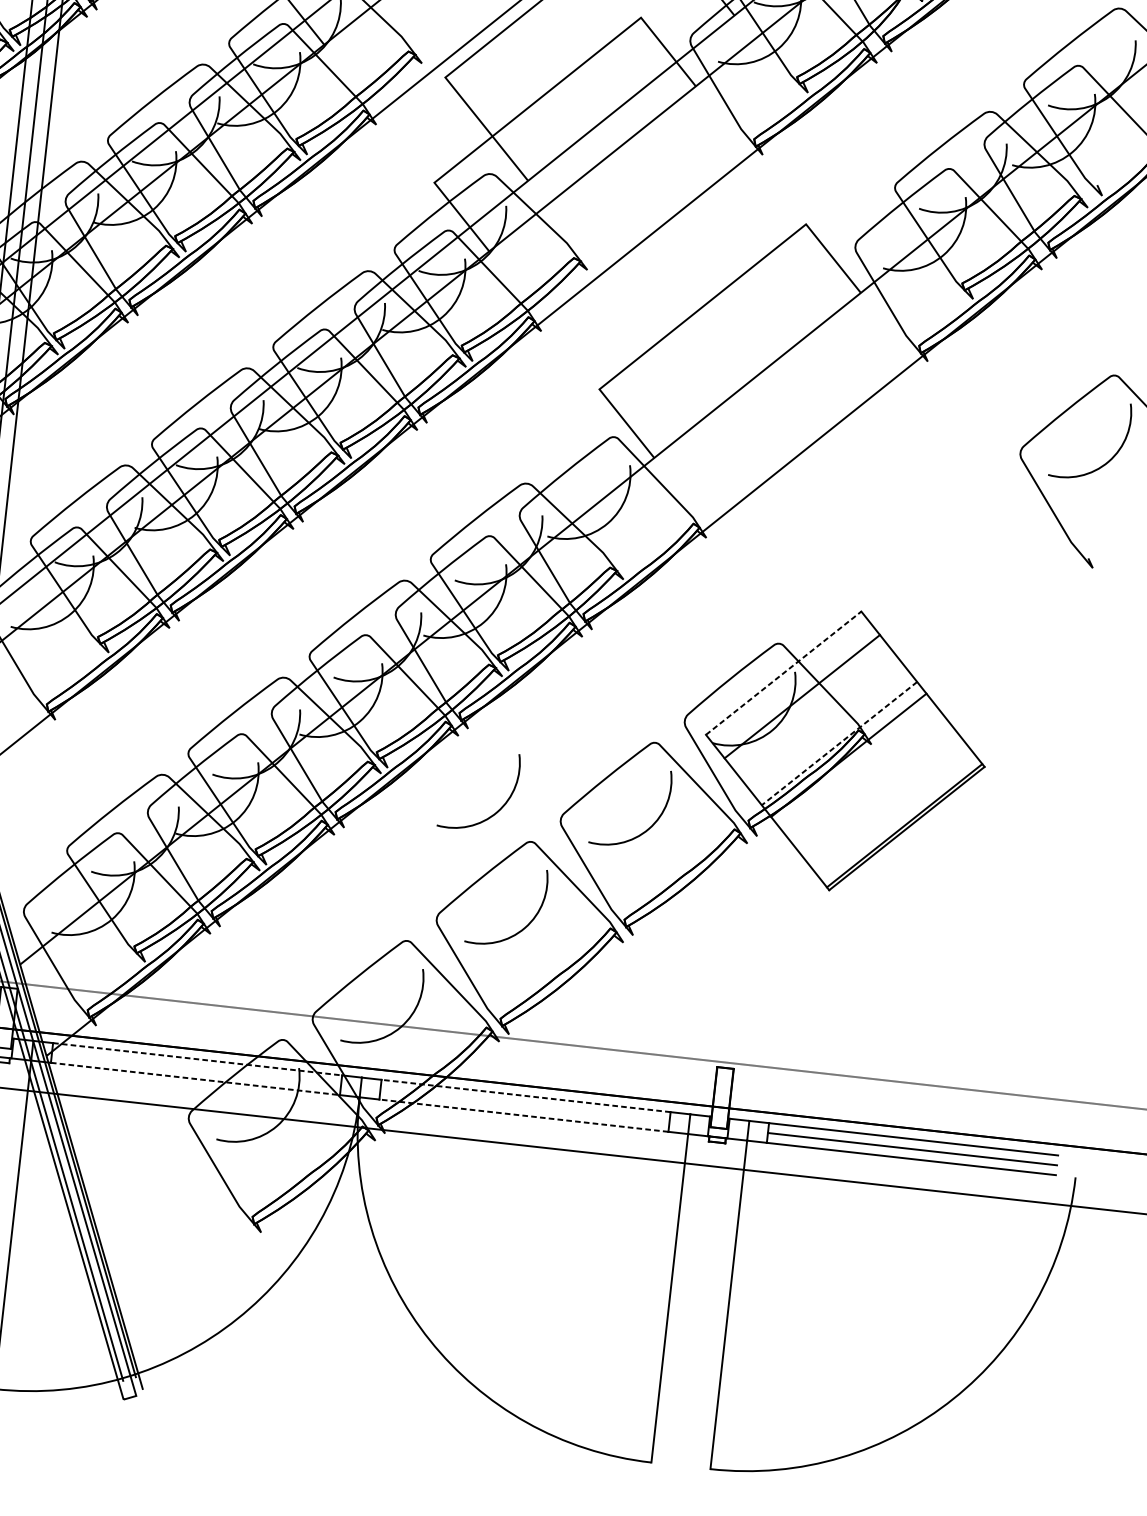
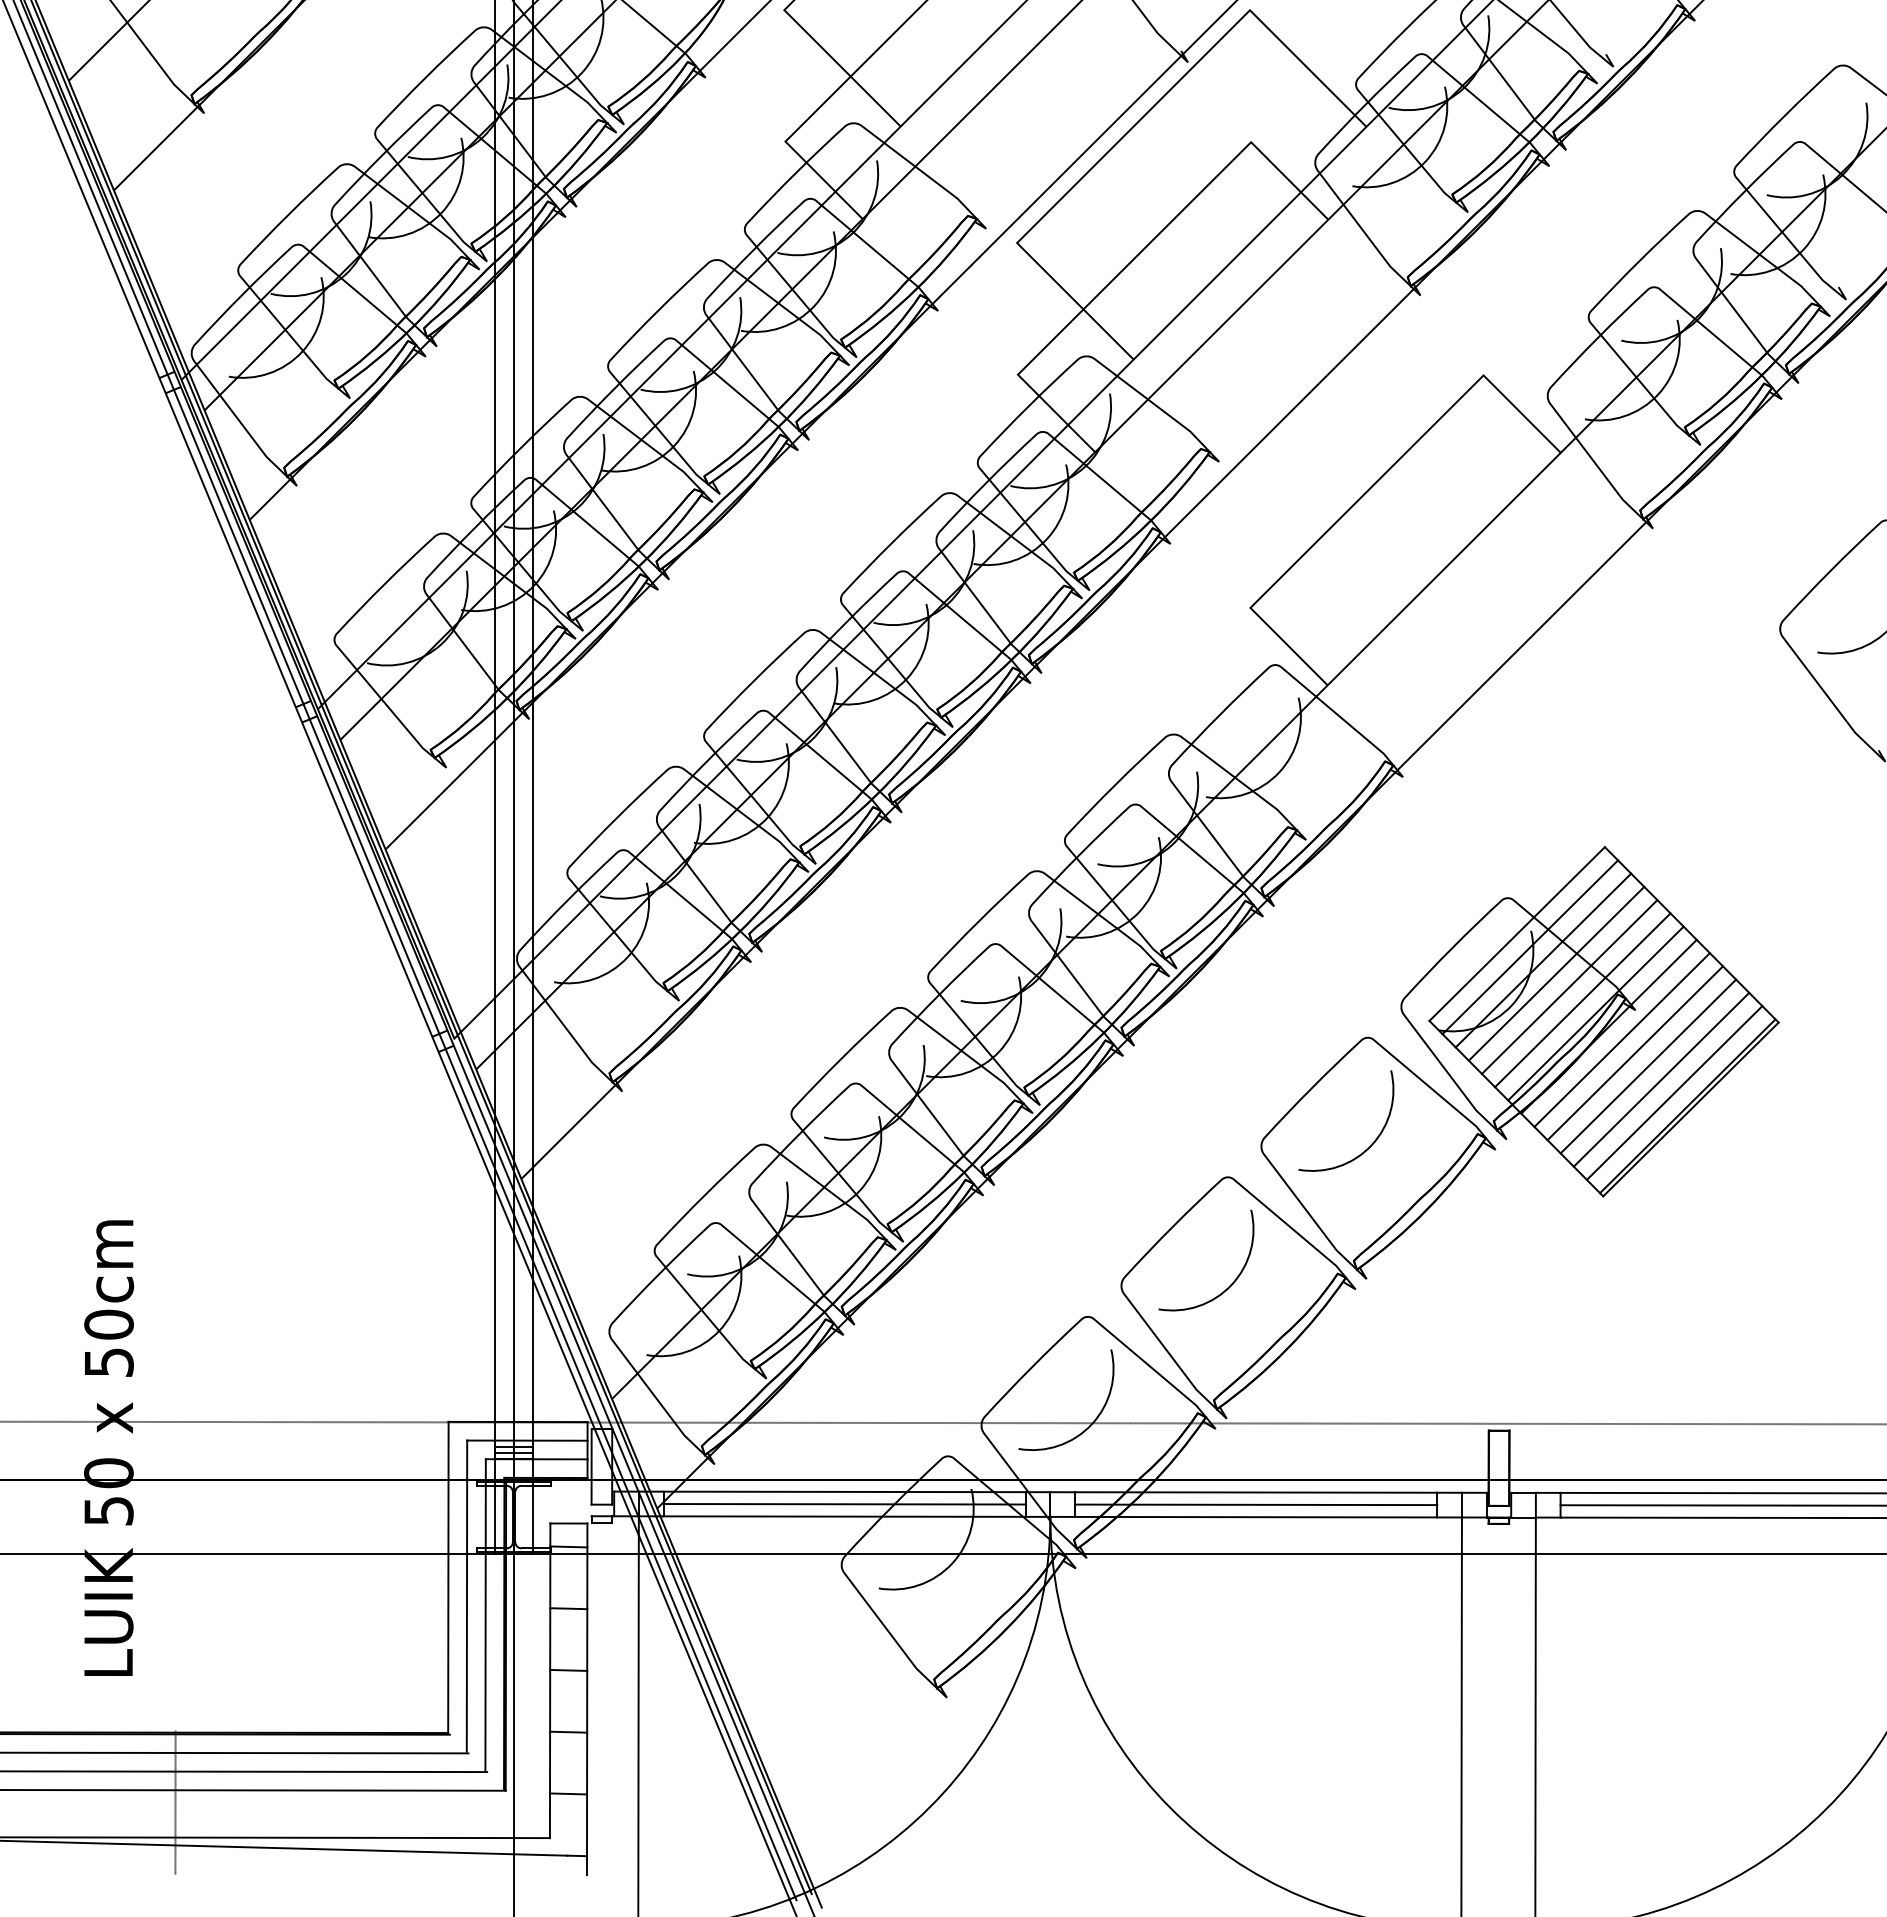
line: (783, 672) -> (1517, 933), dashed -> solid
line: (793, 685) -> (1530, 947), added
line: (811, 708) -> (1556, 973), added
line: (820, 719) -> (1569, 986), added
line: (829, 732) -> (1582, 1000), added
line: (839, 743) -> (1595, 1013), dashed -> solid
line: (857, 766) -> (1621, 1039), added
line: (866, 778) -> (1634, 1053), added
line: (876, 790) -> (1648, 1066), added
line: (886, 802) -> (1661, 1079), added
curve: (497, 810) -> (1181, 1143), removed
line: (895, 813) -> (1674, 1092), added
line: (198, 1059) -> (845, 1491), dashed -> solid
line: (196, 1069) -> (844, 1504), added
line: (196, 1078) -> (845, 1516), dashed -> solid
line: (525, 1095) -> (1255, 1492), dashed -> solid
line: (525, 1105) -> (1256, 1504), added
line: (523, 1115) -> (1255, 1517), dashed -> solid

